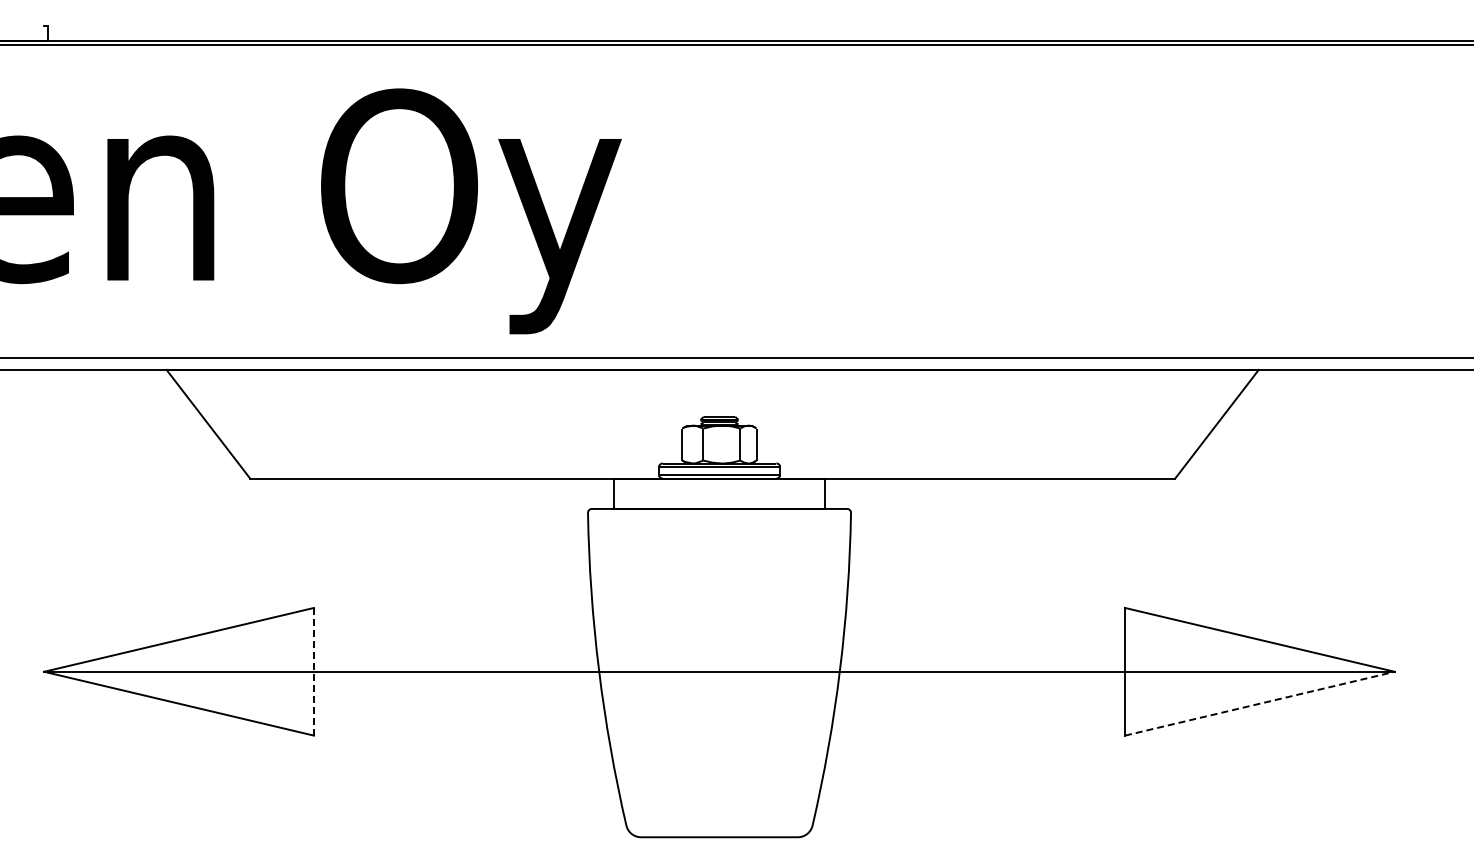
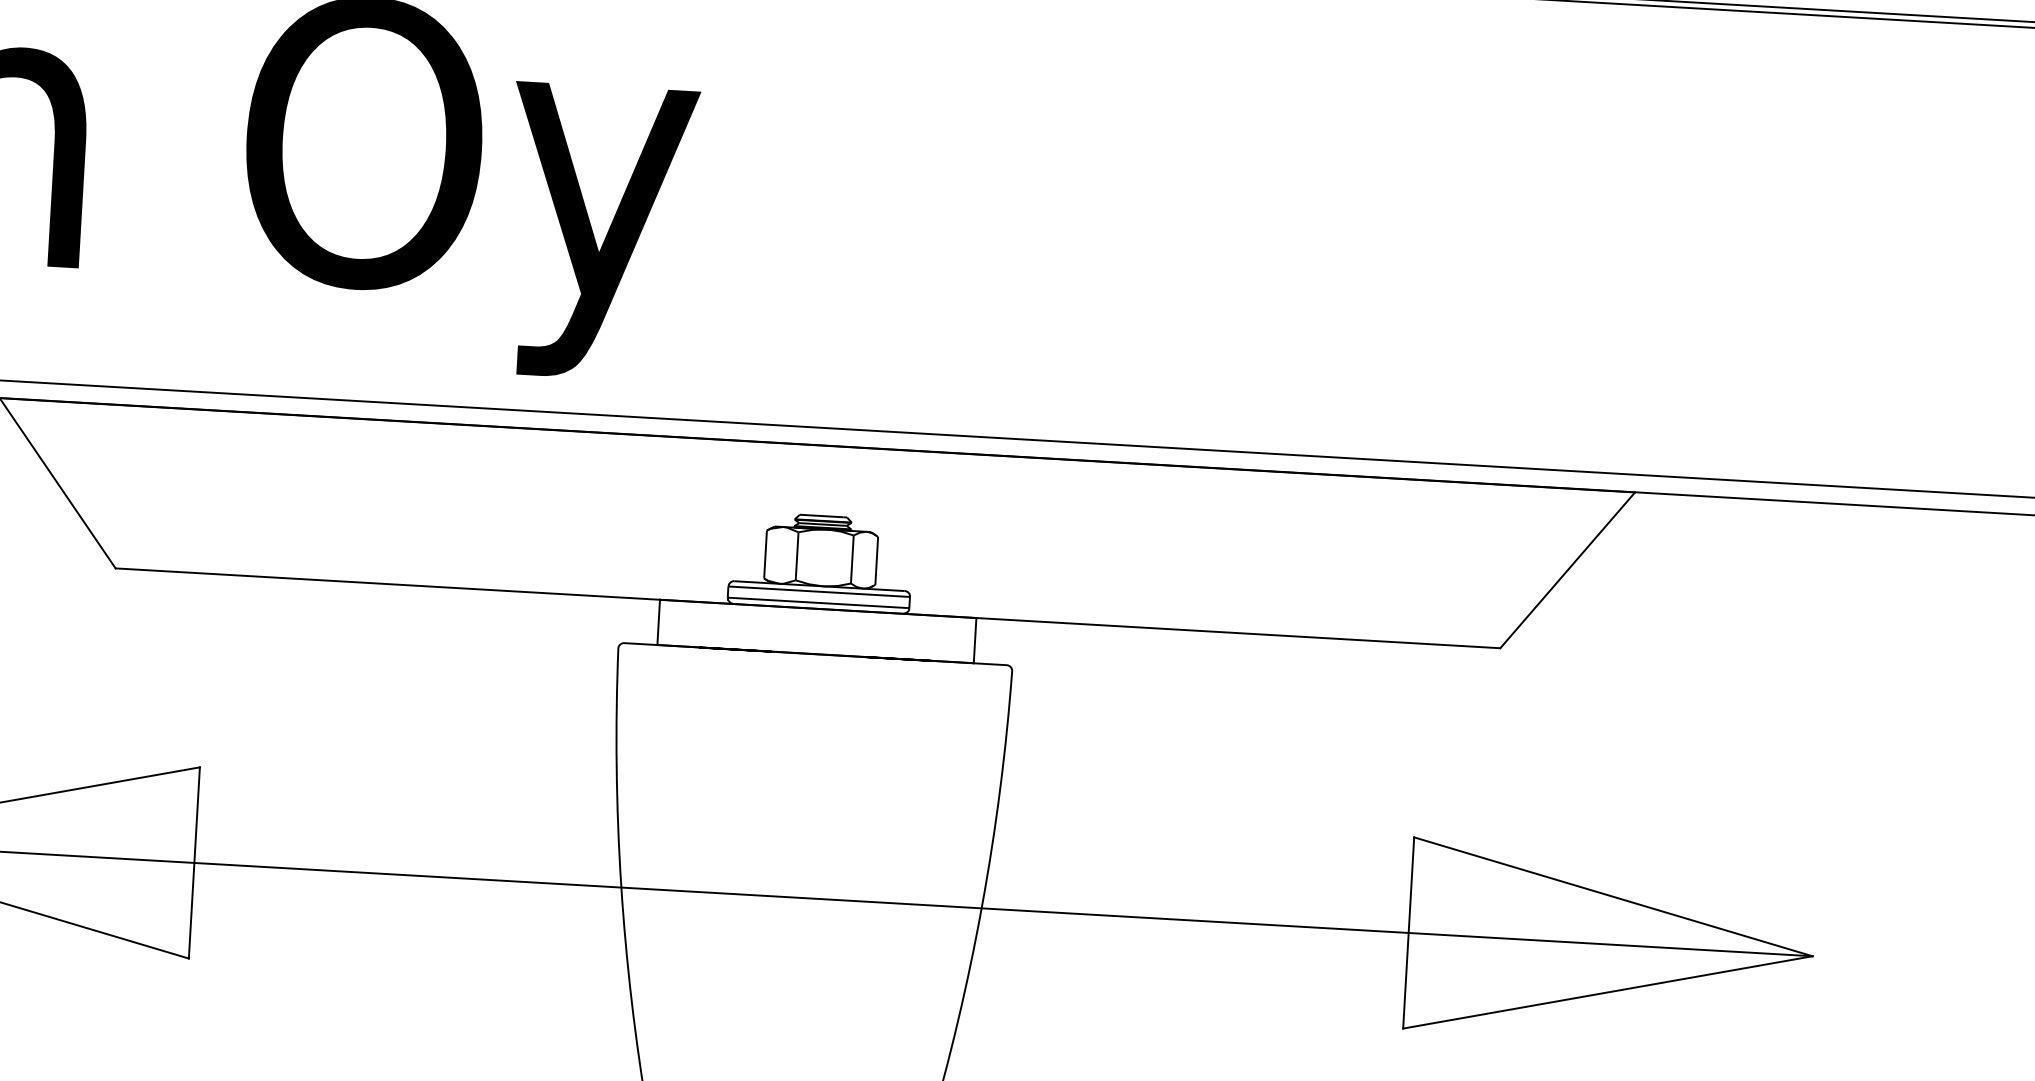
line: (314, 671) -> (195, 862), dashed -> solid
line: (1259, 703) -> (1607, 992), dashed -> solid

